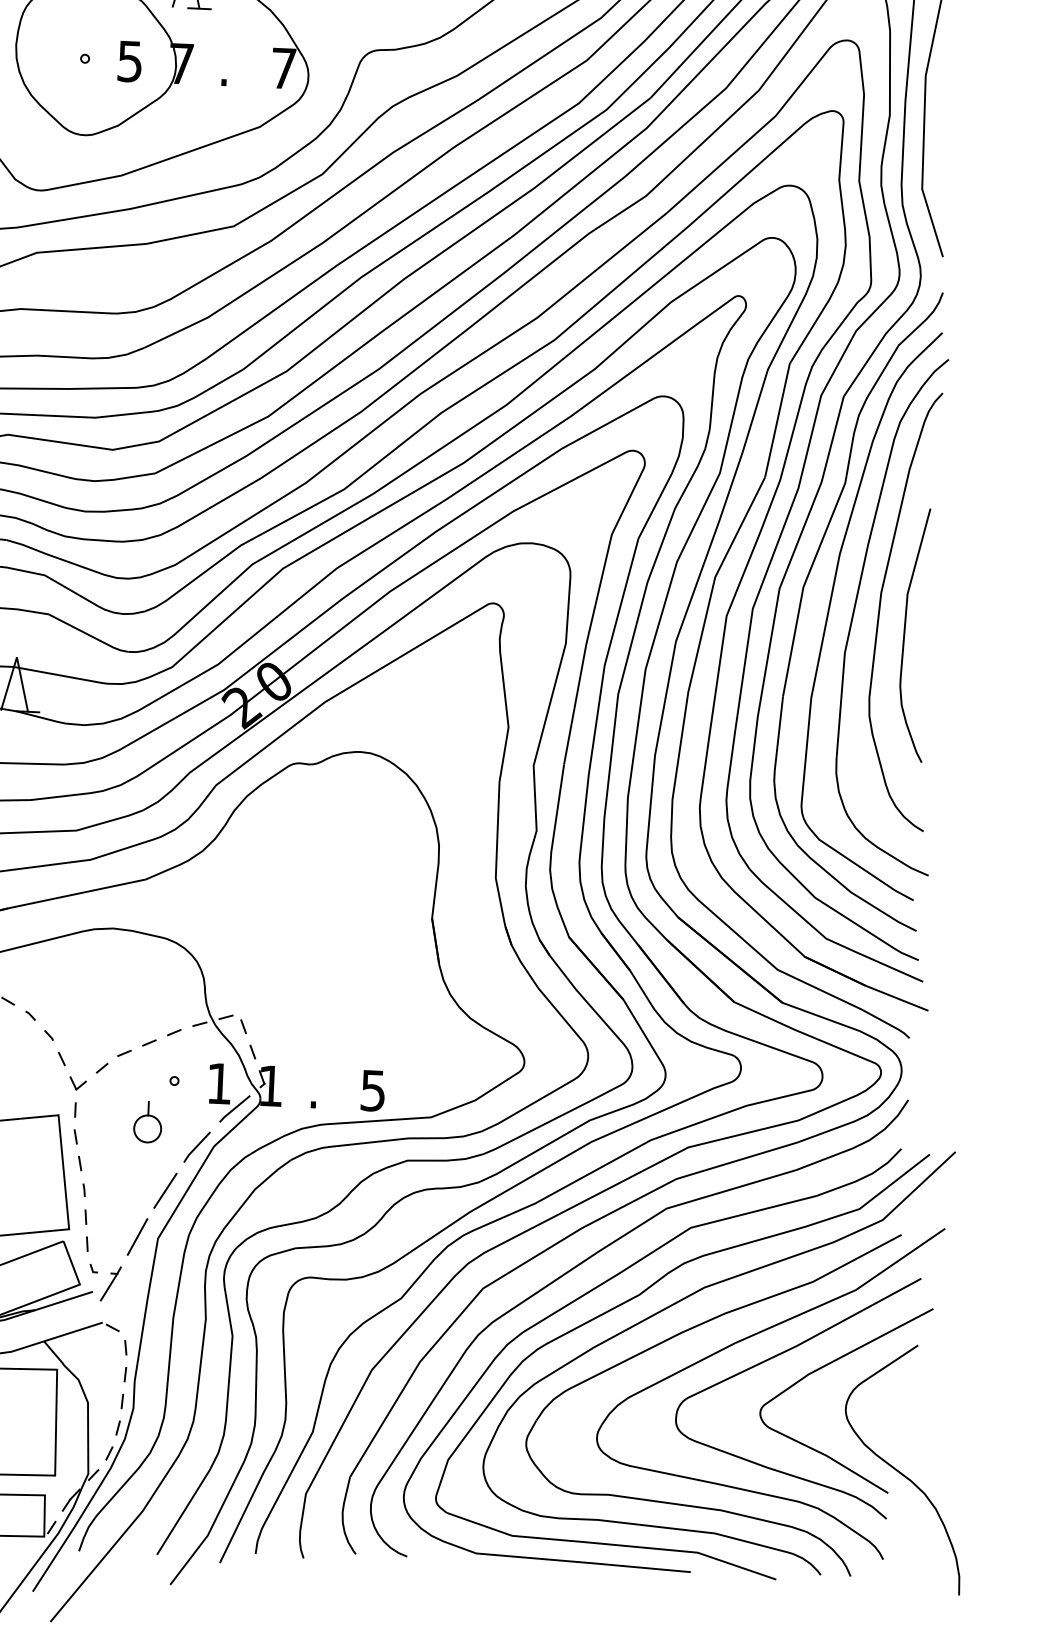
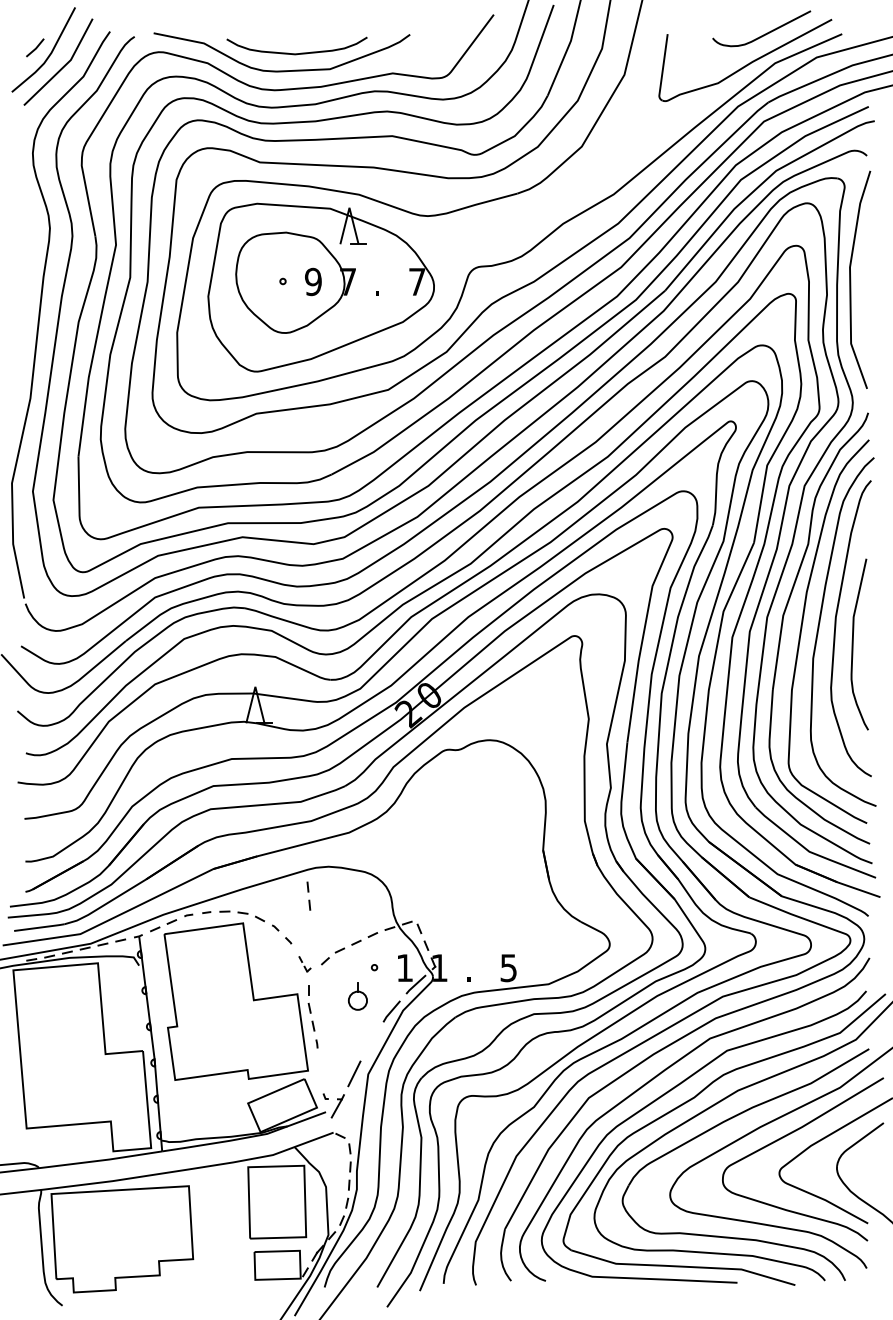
text: (130, 60) -> (313, 281), 5 -> 9
part: (70, 1071) -> (304, 964), size x0.6
line: (165, 1190) -> (371, 1041), removed
part: (86, 1229) -> (308, 895), moved

